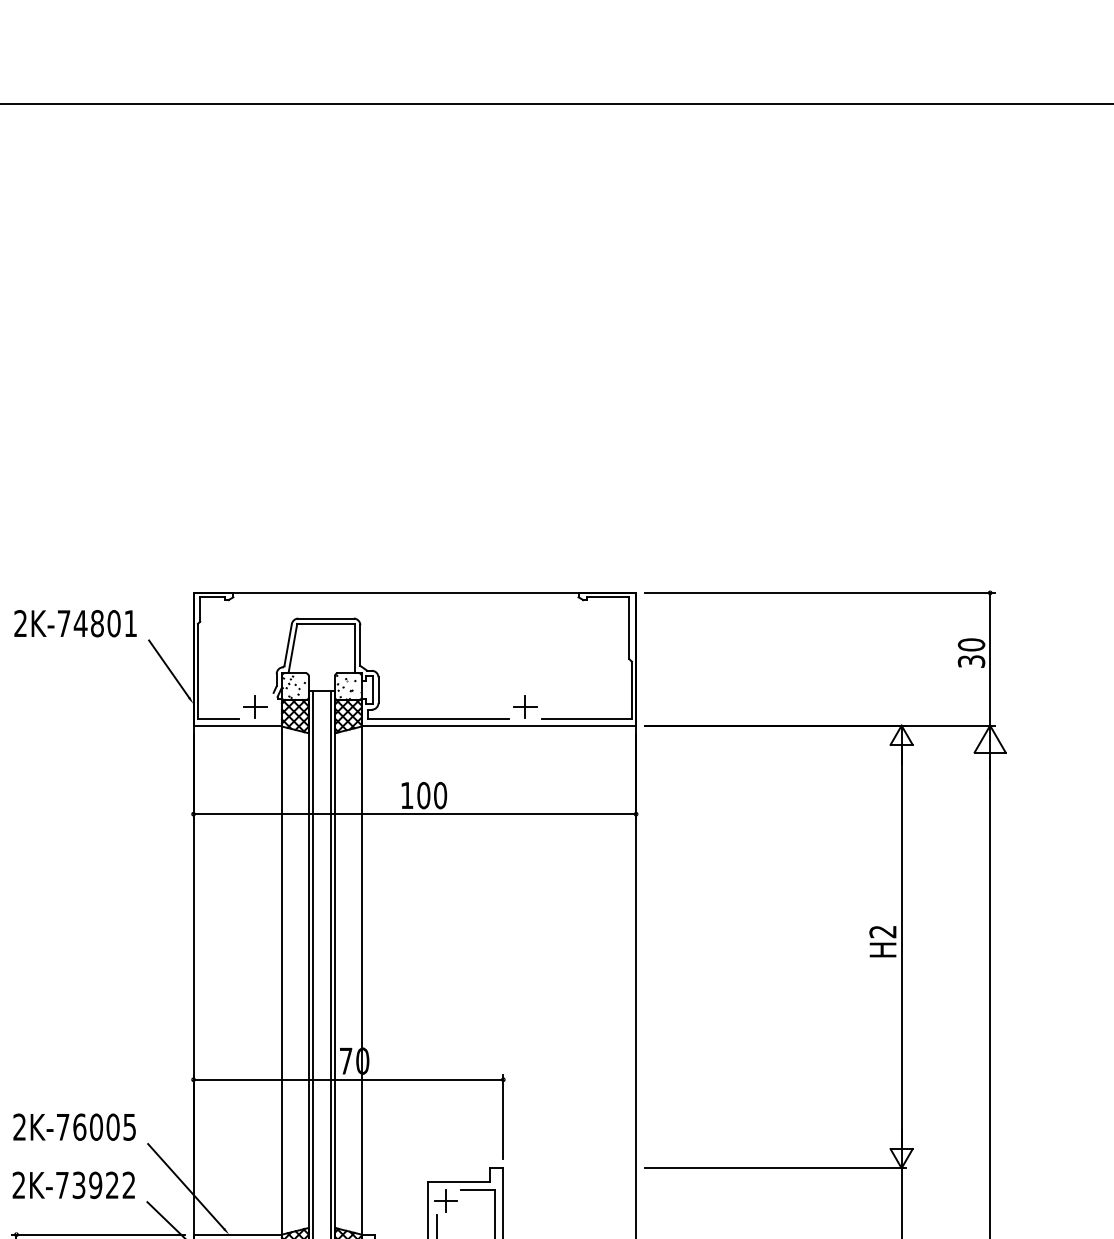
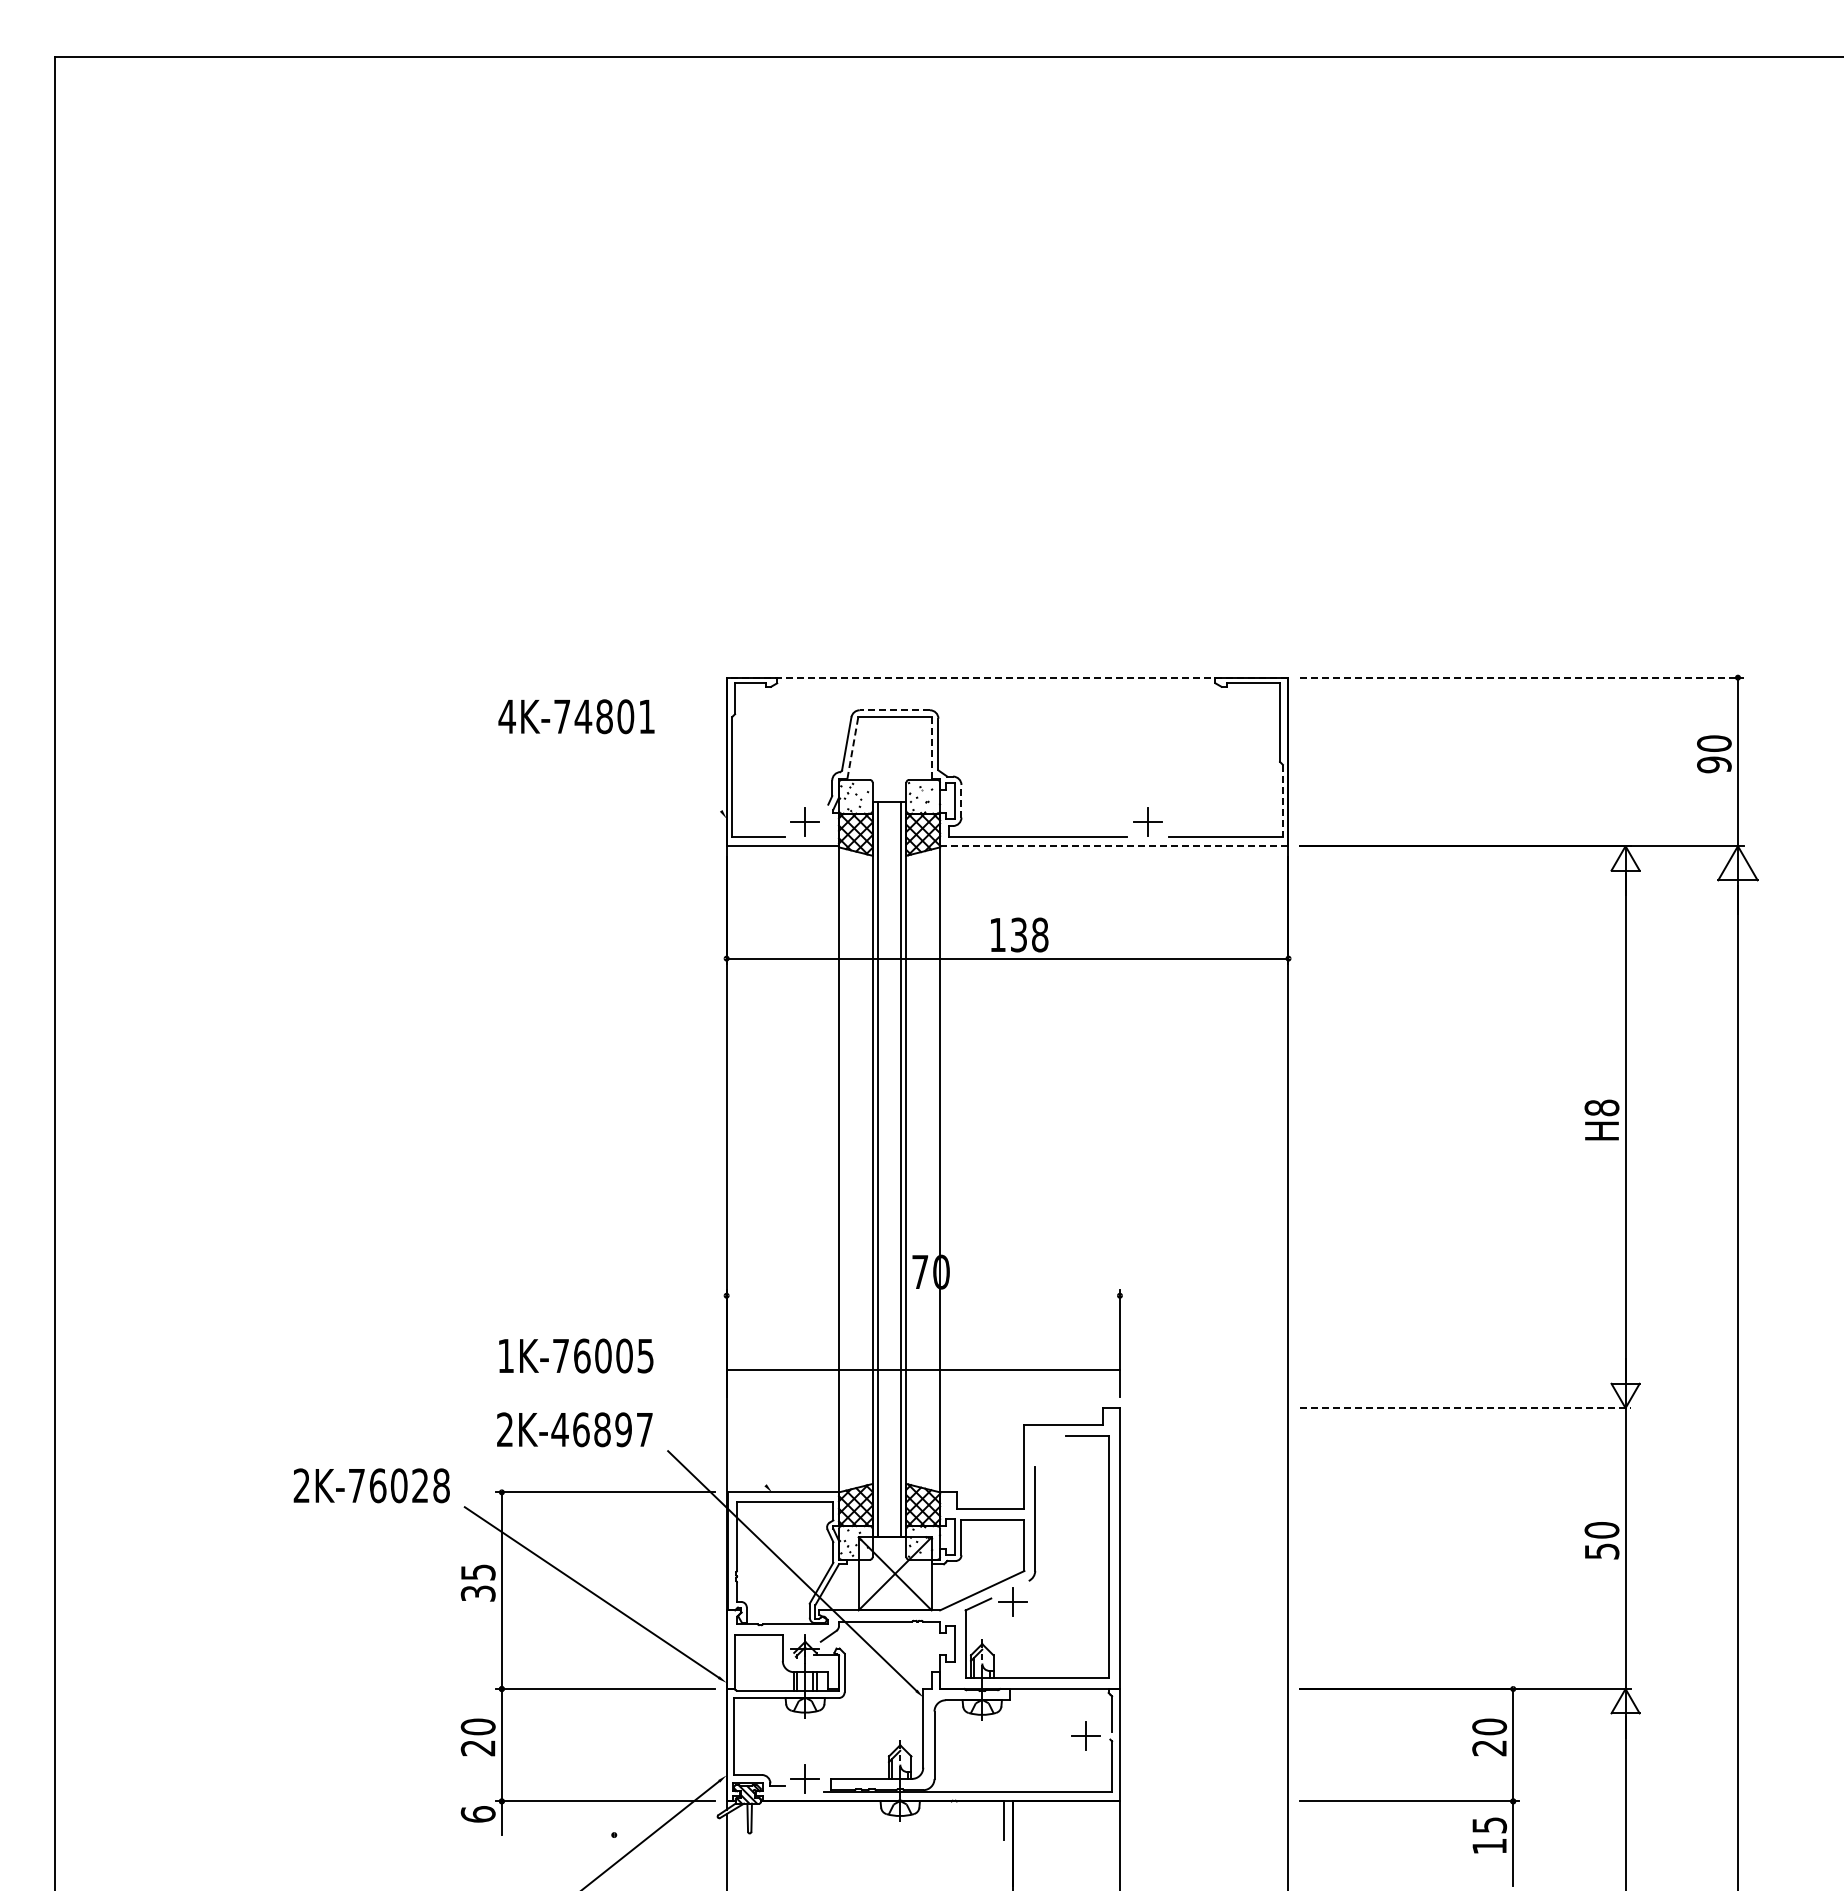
line: (414, 592) -> (1007, 677), solid -> dashed
line: (819, 592) -> (1521, 677), solid -> dashed
line: (325, 618) -> (894, 710), solid -> dashed
text: (20, 623) -> (506, 716), 2K-74801 -> 4K-74801
line: (292, 647) -> (852, 747), solid -> dashed
line: (354, 647) -> (931, 747), solid -> dashed
text: (971, 661) -> (1714, 764), 30 -> 90
line: (169, 669) -> (695, 774), removed
line: (378, 689) -> (961, 800), solid -> dashed
line: (631, 690) -> (1282, 801), solid -> dashed
line: (499, 725) -> (1114, 846), solid -> dashed
text: (432, 795) -> (1029, 934), 100 -> 138
text: (882, 931) -> (1601, 1107), H2 -> H8
line: (347, 1079) -> (922, 1369), moved
text: (19, 1126) -> (505, 1355), 2K-76005 -> 1K-76005
line: (775, 1168) -> (1465, 1408), solid -> dashed
text: (94, 1185) -> (601, 1429), 2K-73922 -> 2K-46897
line: (186, 1186) -> (717, 1431), removed
part: (445, 1200) -> (1046, 1448), removed

